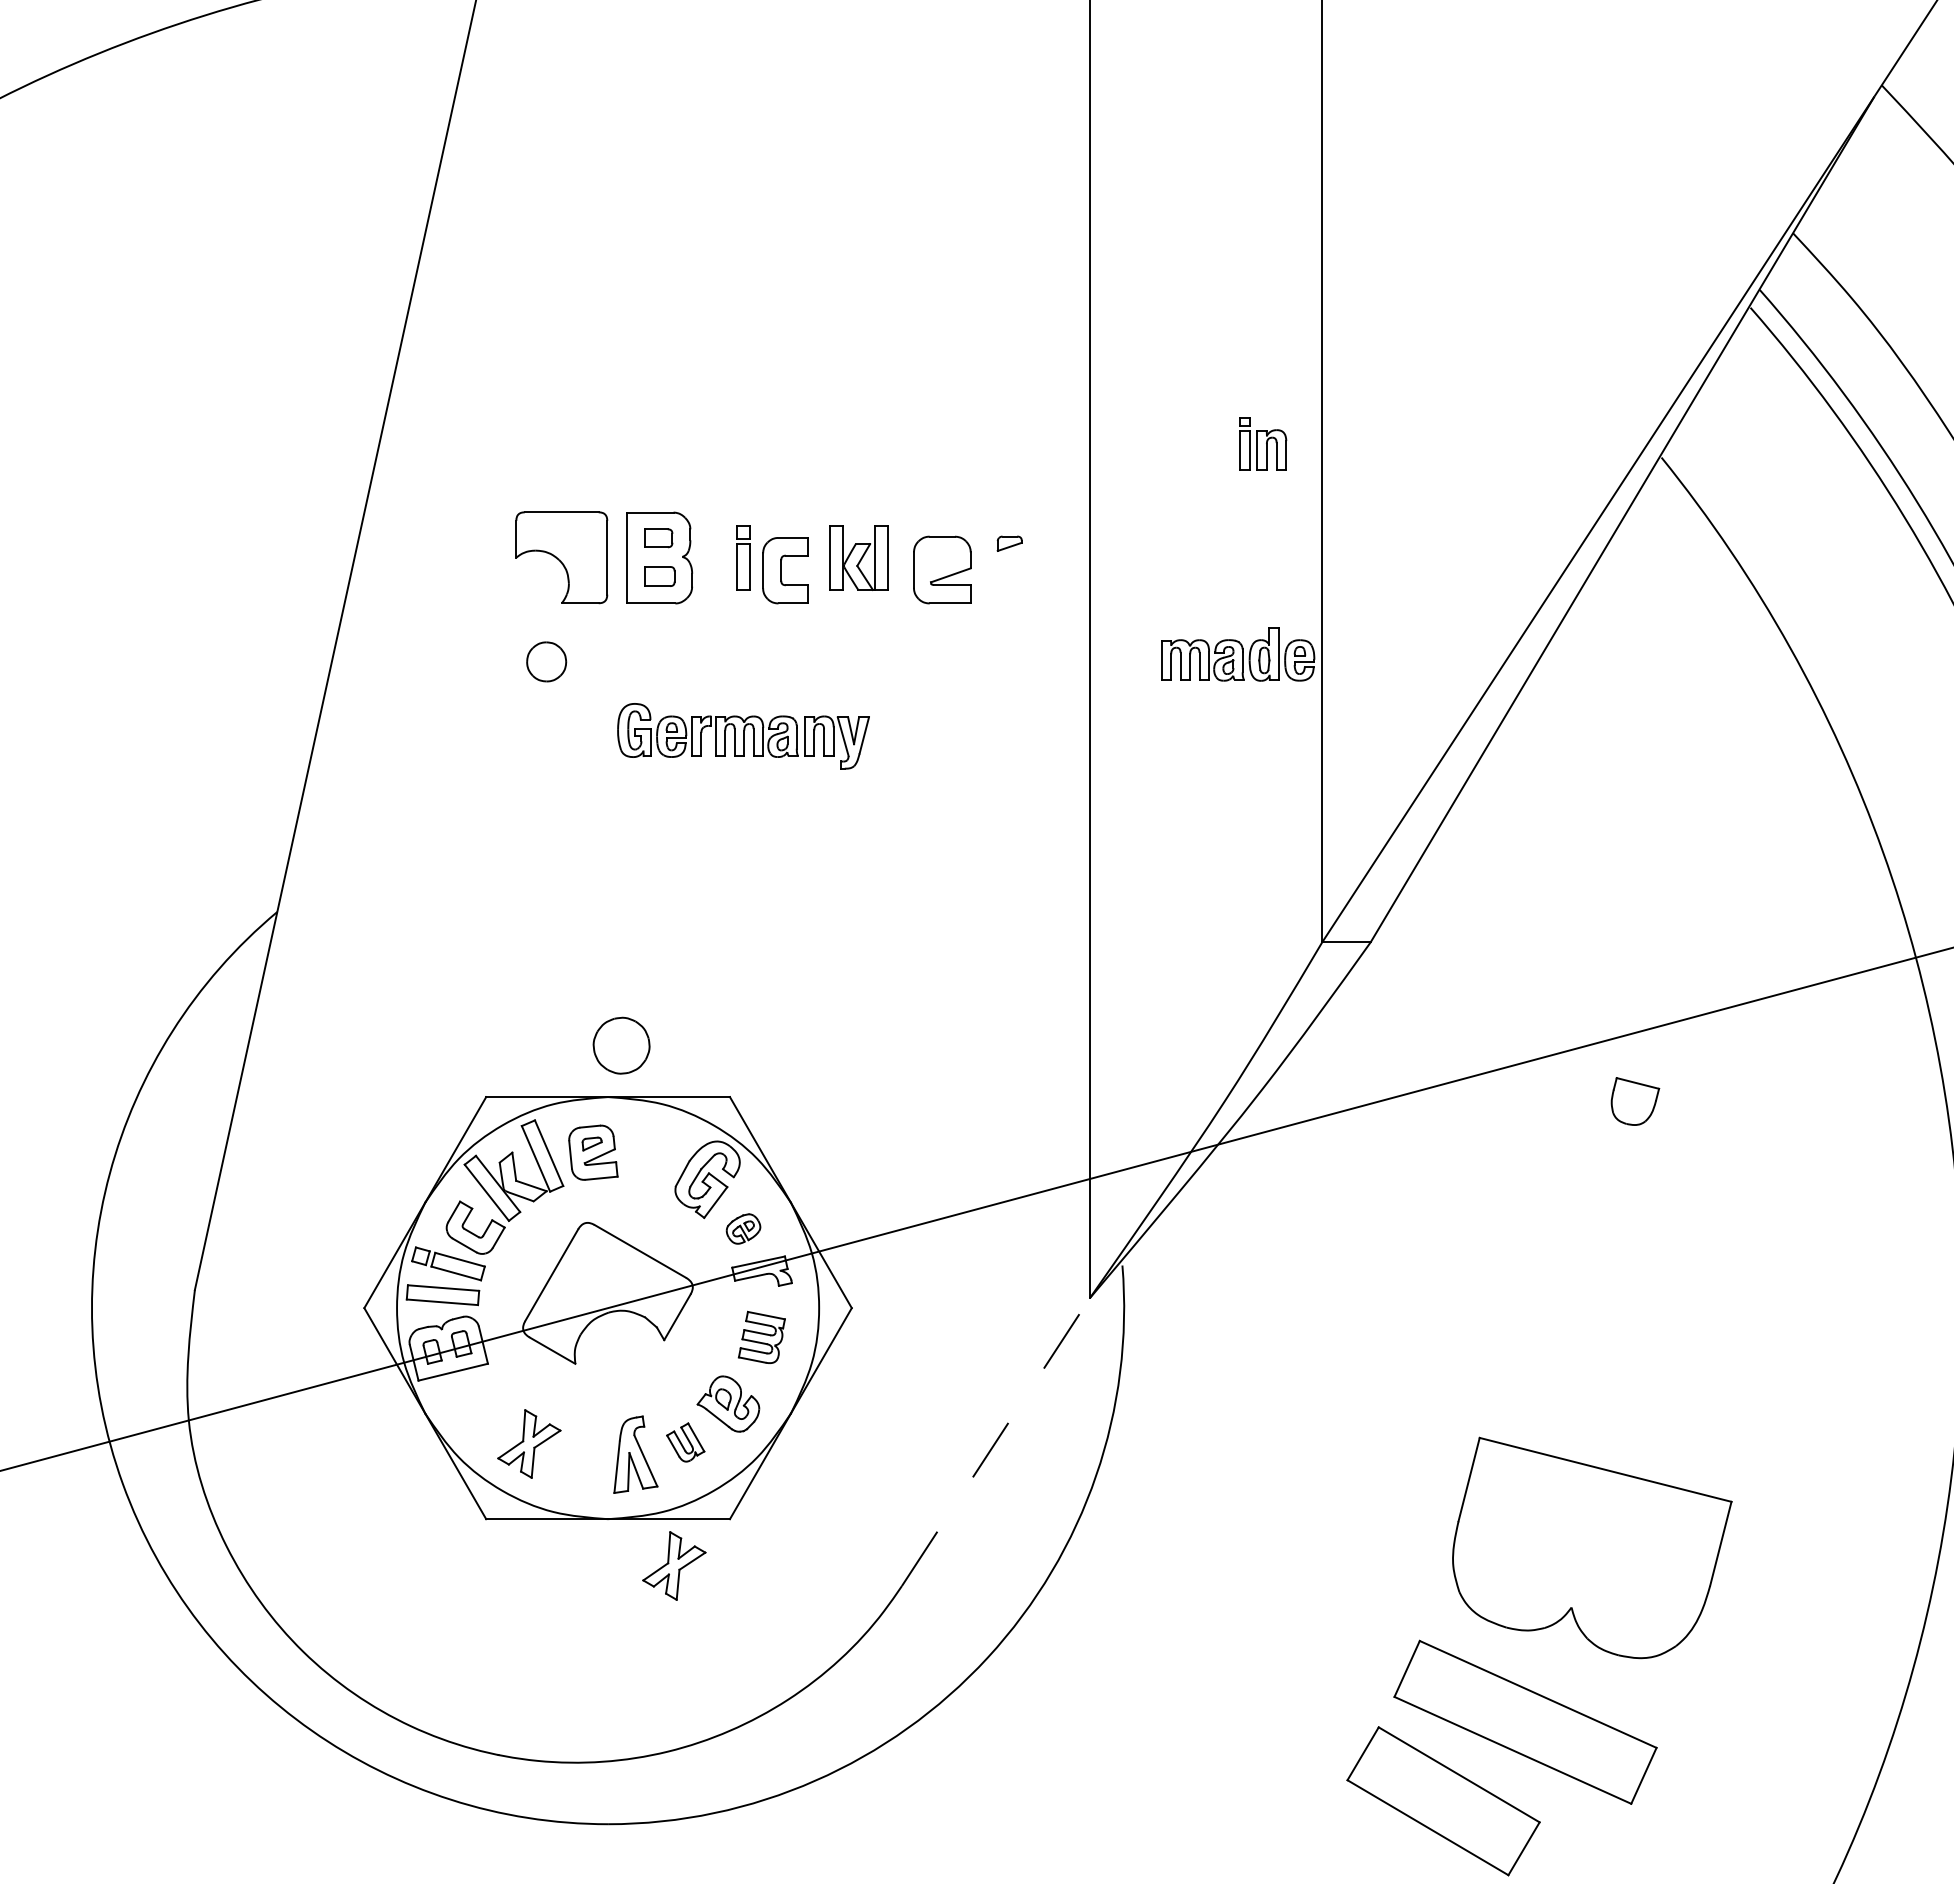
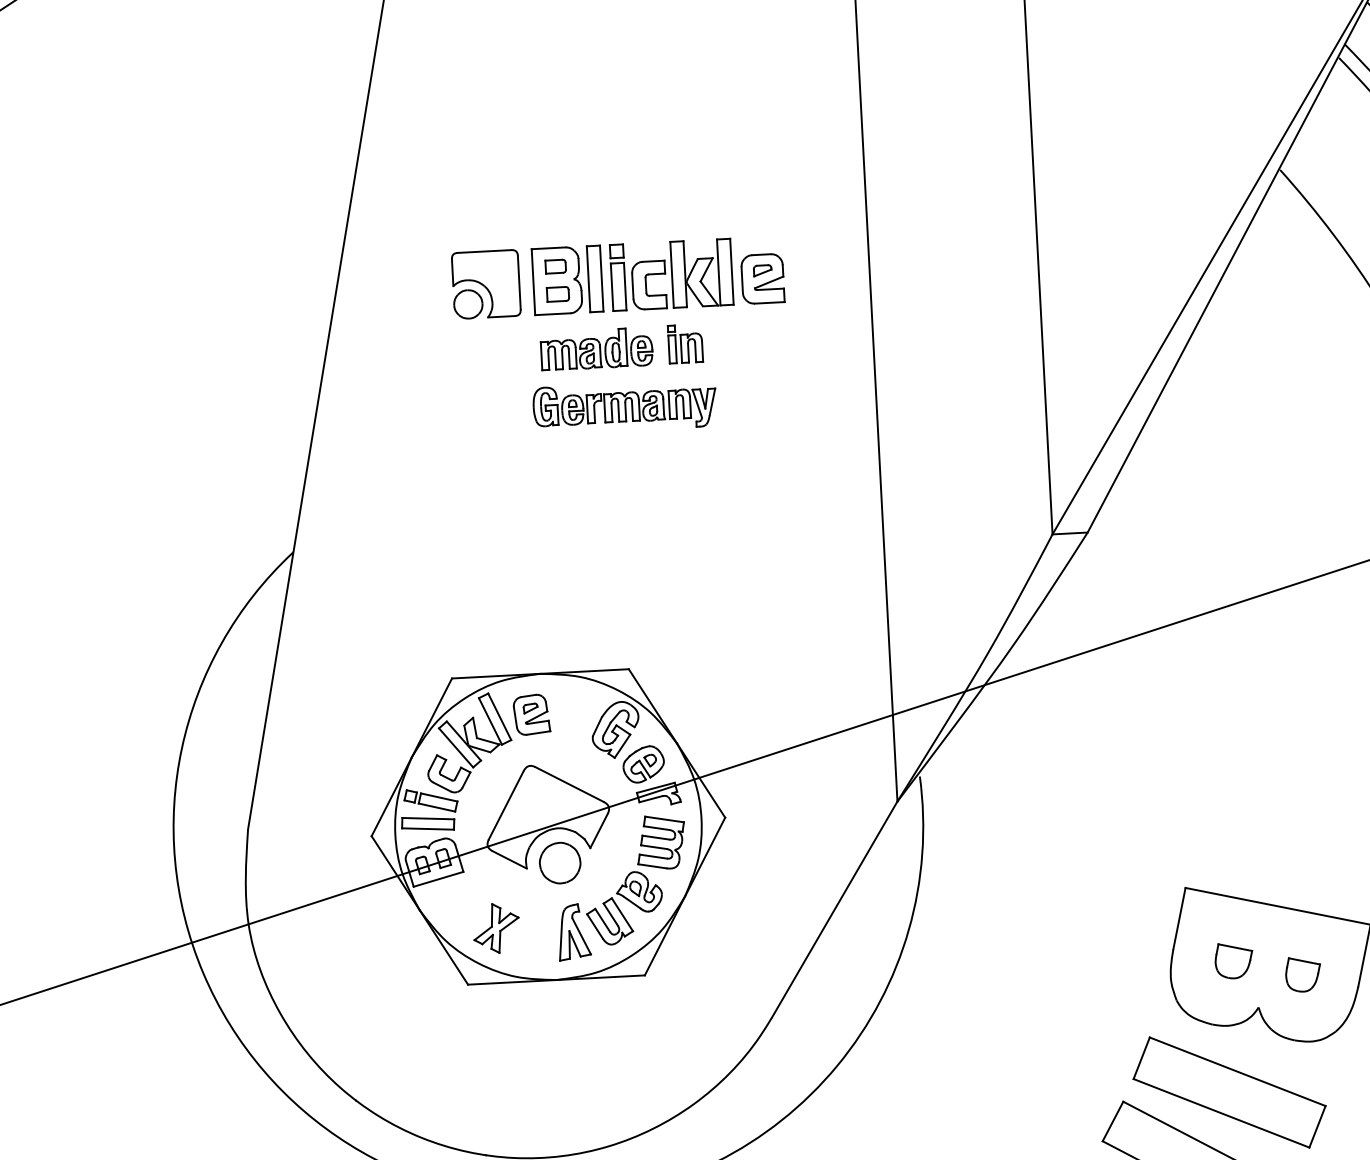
part: (1263, 443) -> (685, 343), moved
part: (1009, 543) -> (762, 270), moved
part: (711, 557) -> (594, 278), added
part: (743, 557) -> (618, 277), size x1.43
part: (858, 558) -> (701, 273), size x1.43
part: (1238, 654) -> (597, 349), moved
part: (546, 661) -> (468, 304), moved
part: (621, 1045) -> (560, 862), moved
part: (1635, 1101) -> (1303, 974), moved
part: (743, 1228) -> (643, 764), size x1.67
part: (761, 1337) -> (660, 842), size x1.43
part: (685, 1442) -> (609, 921), size x1.67
line: (995, 1442) -> (834, 909), dashed -> solid
part: (1540, 1541) -> (1233, 960), added
part: (674, 1565) -> (606, 1011), removed

